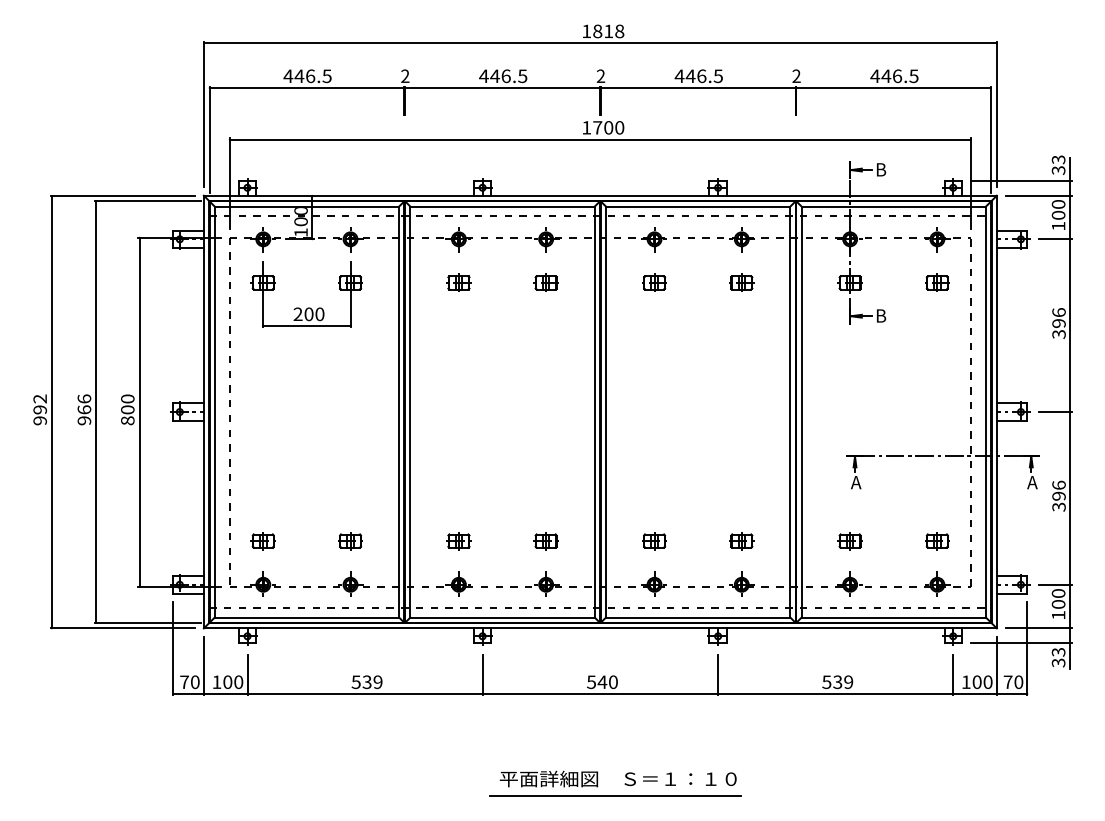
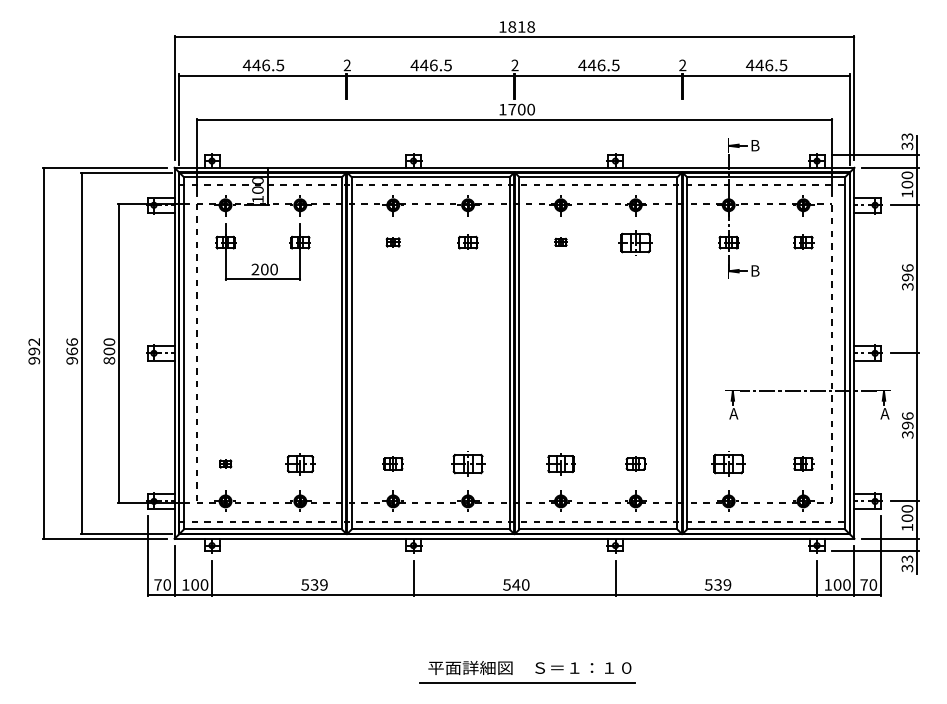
part: (458, 281) -> (392, 241), size x0.7
part: (653, 281) -> (560, 241), size x0.6
part: (741, 281) -> (635, 241), size x1.6
part: (263, 540) -> (225, 463), size x0.6
part: (349, 540) -> (299, 463), size x1.4
part: (545, 540) -> (467, 463), size x1.6
part: (653, 540) -> (560, 463), size x1.4
part: (849, 540) -> (728, 463), size x1.6

